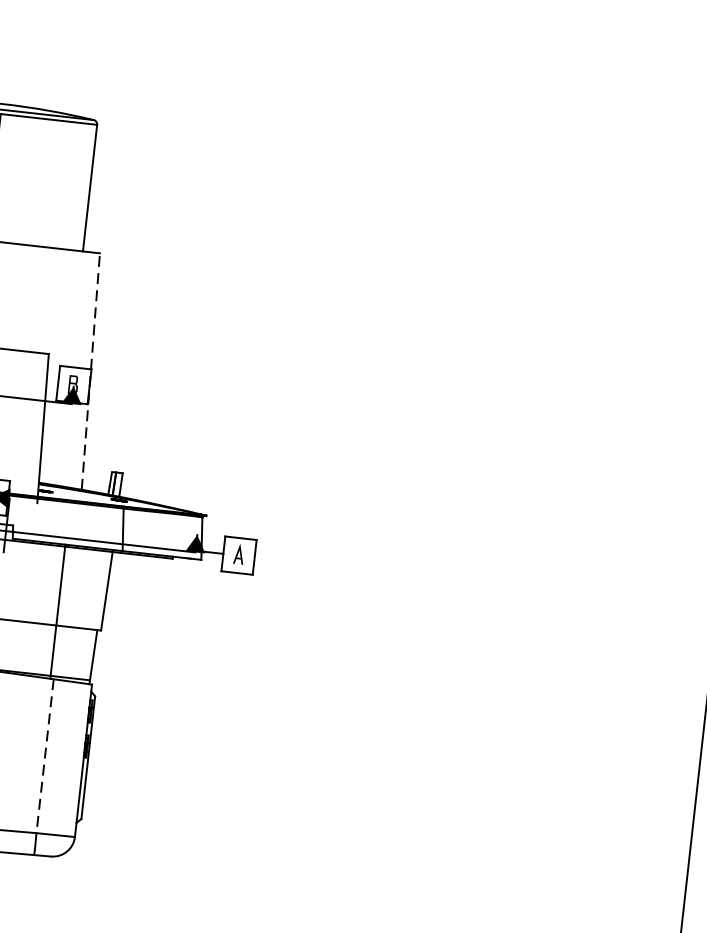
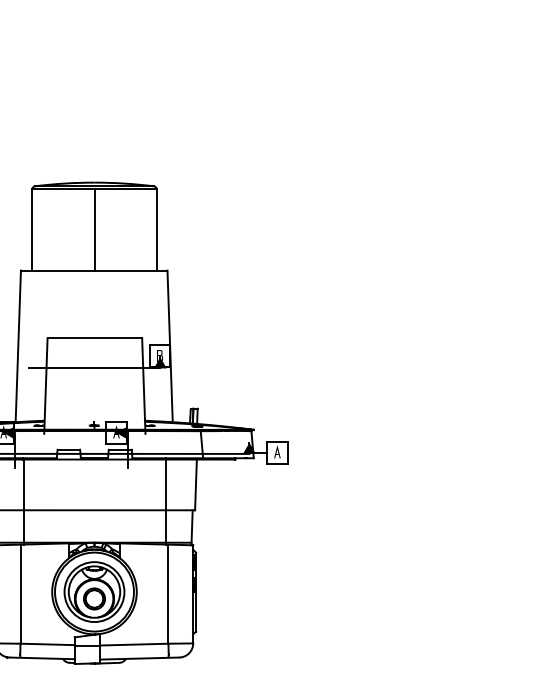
line: (91, 371) -> (170, 346), dashed -> solid
line: (45, 756) -> (168, 594), dashed -> solid

